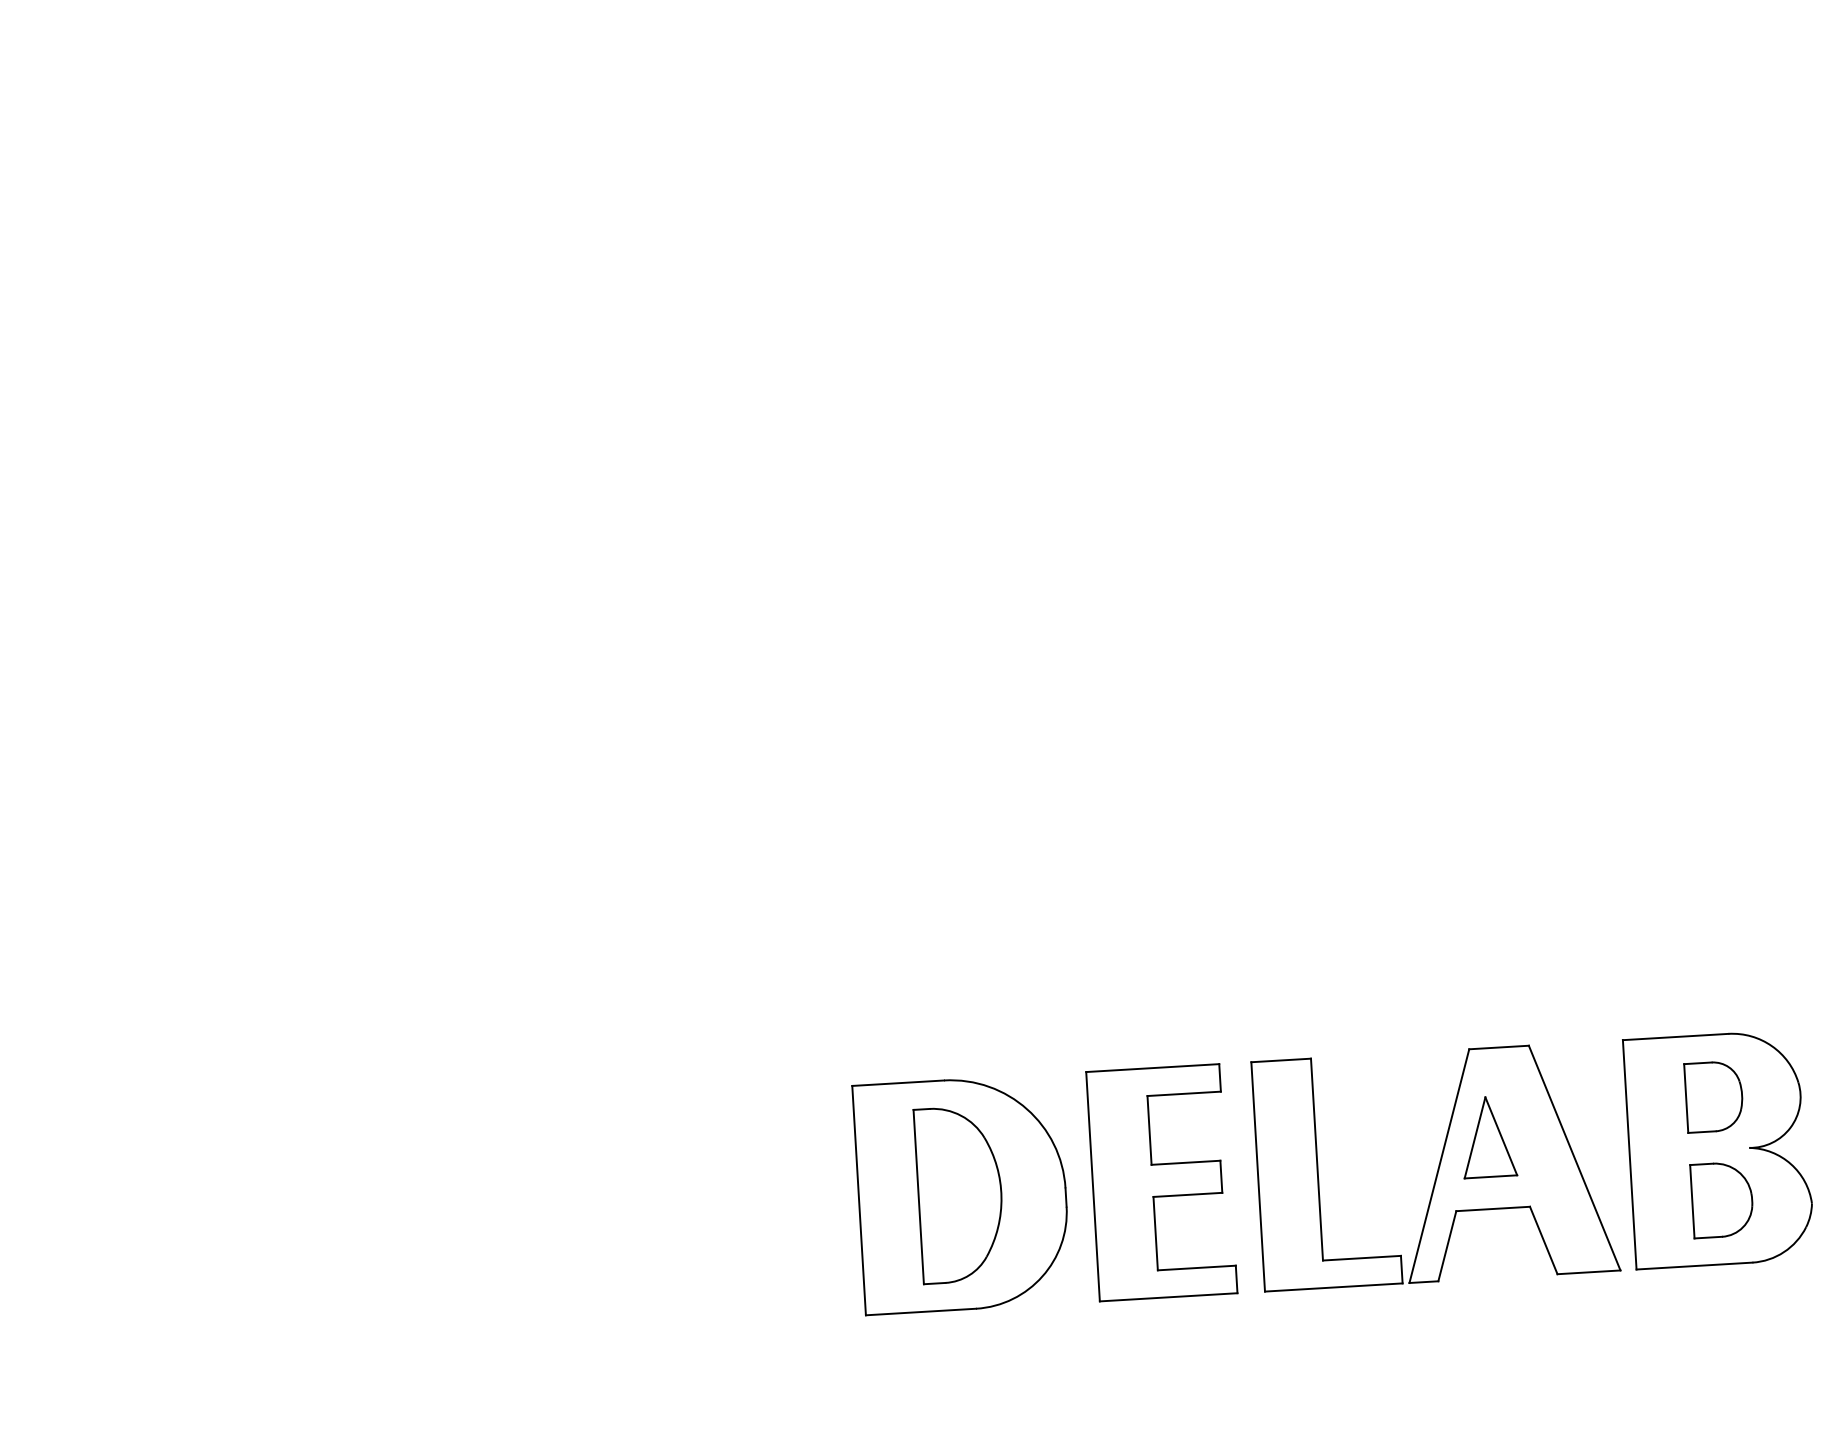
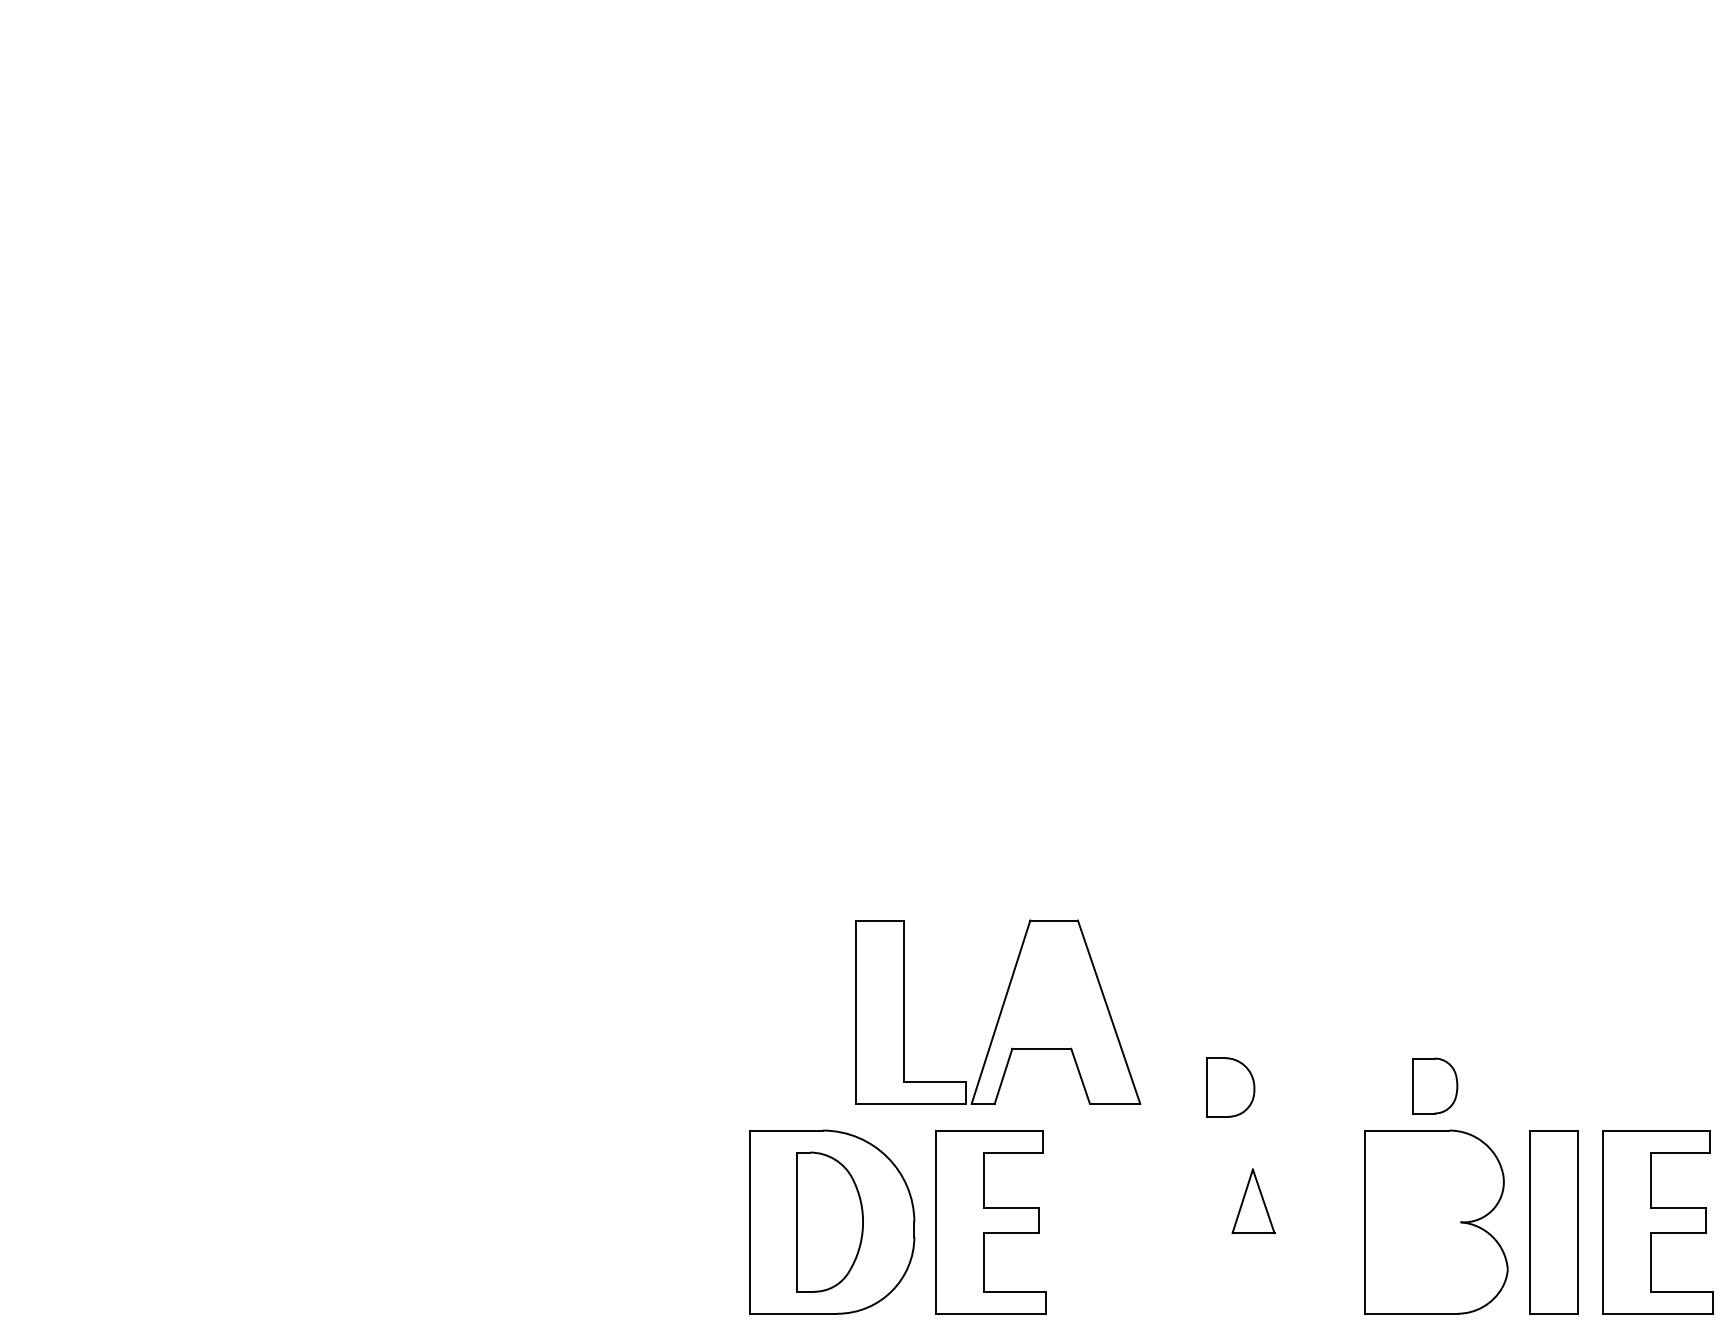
part: (1714, 1096) -> (1435, 1085), moved
part: (1436, 1165) -> (998, 1011), moved
part: (1722, 1200) -> (1230, 1087), moved

